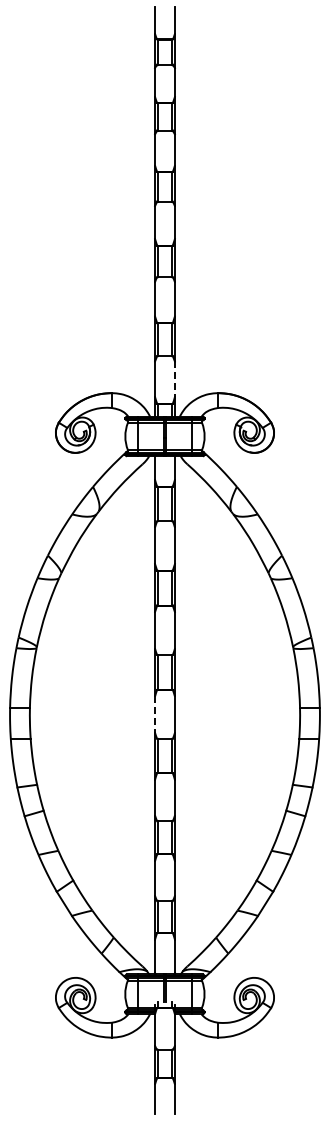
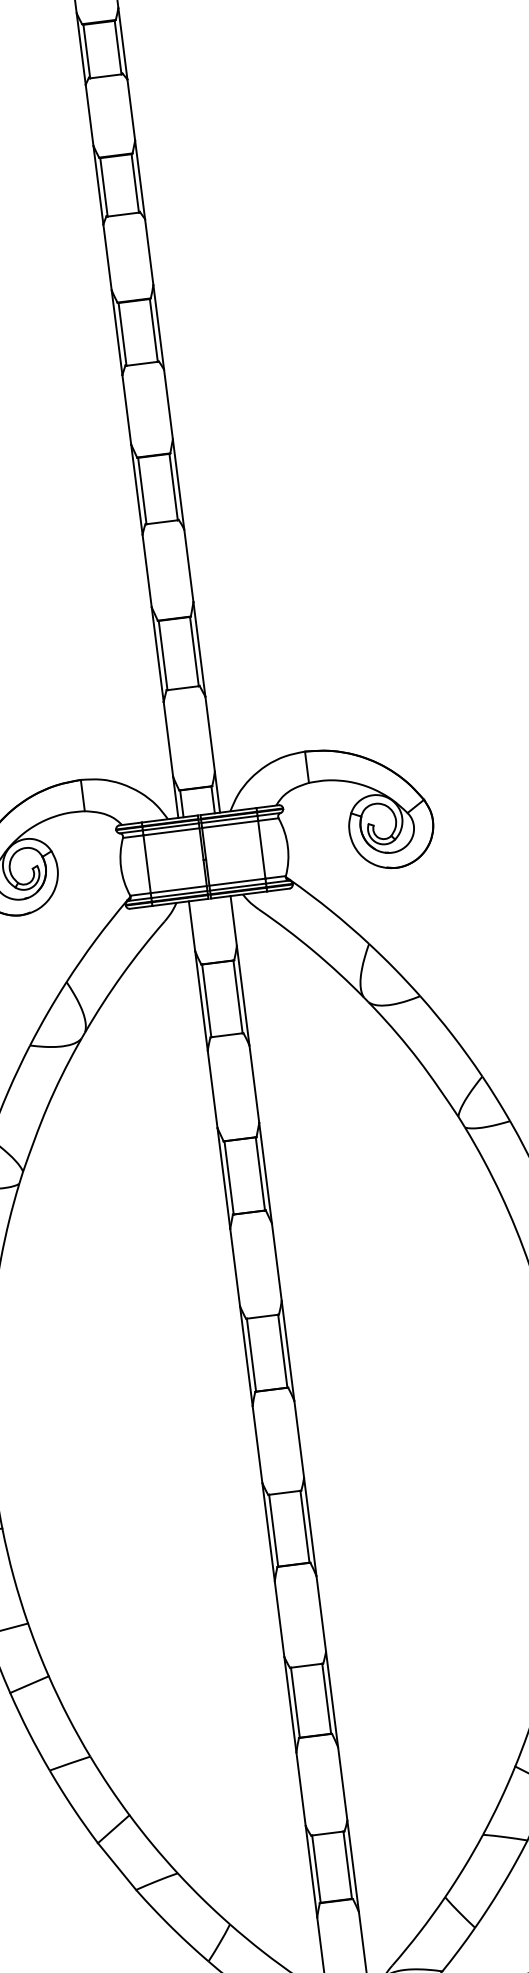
line: (174, 379) -> (209, 734), dashed -> solid
line: (155, 715) -> (258, 1446), dashed -> solid

